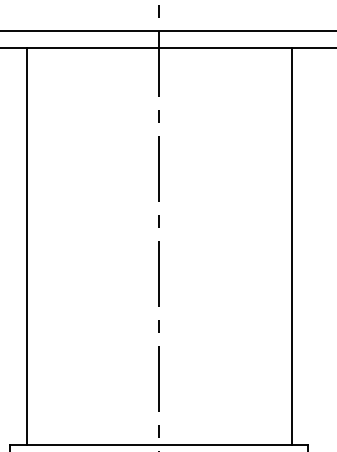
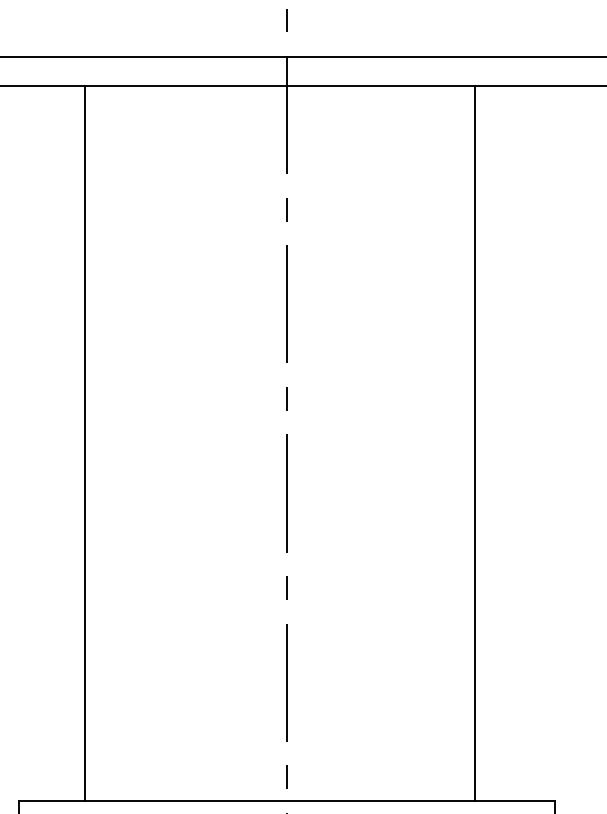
line: (26, 246) -> (83, 443), moved
line: (291, 246) -> (474, 443), moved

